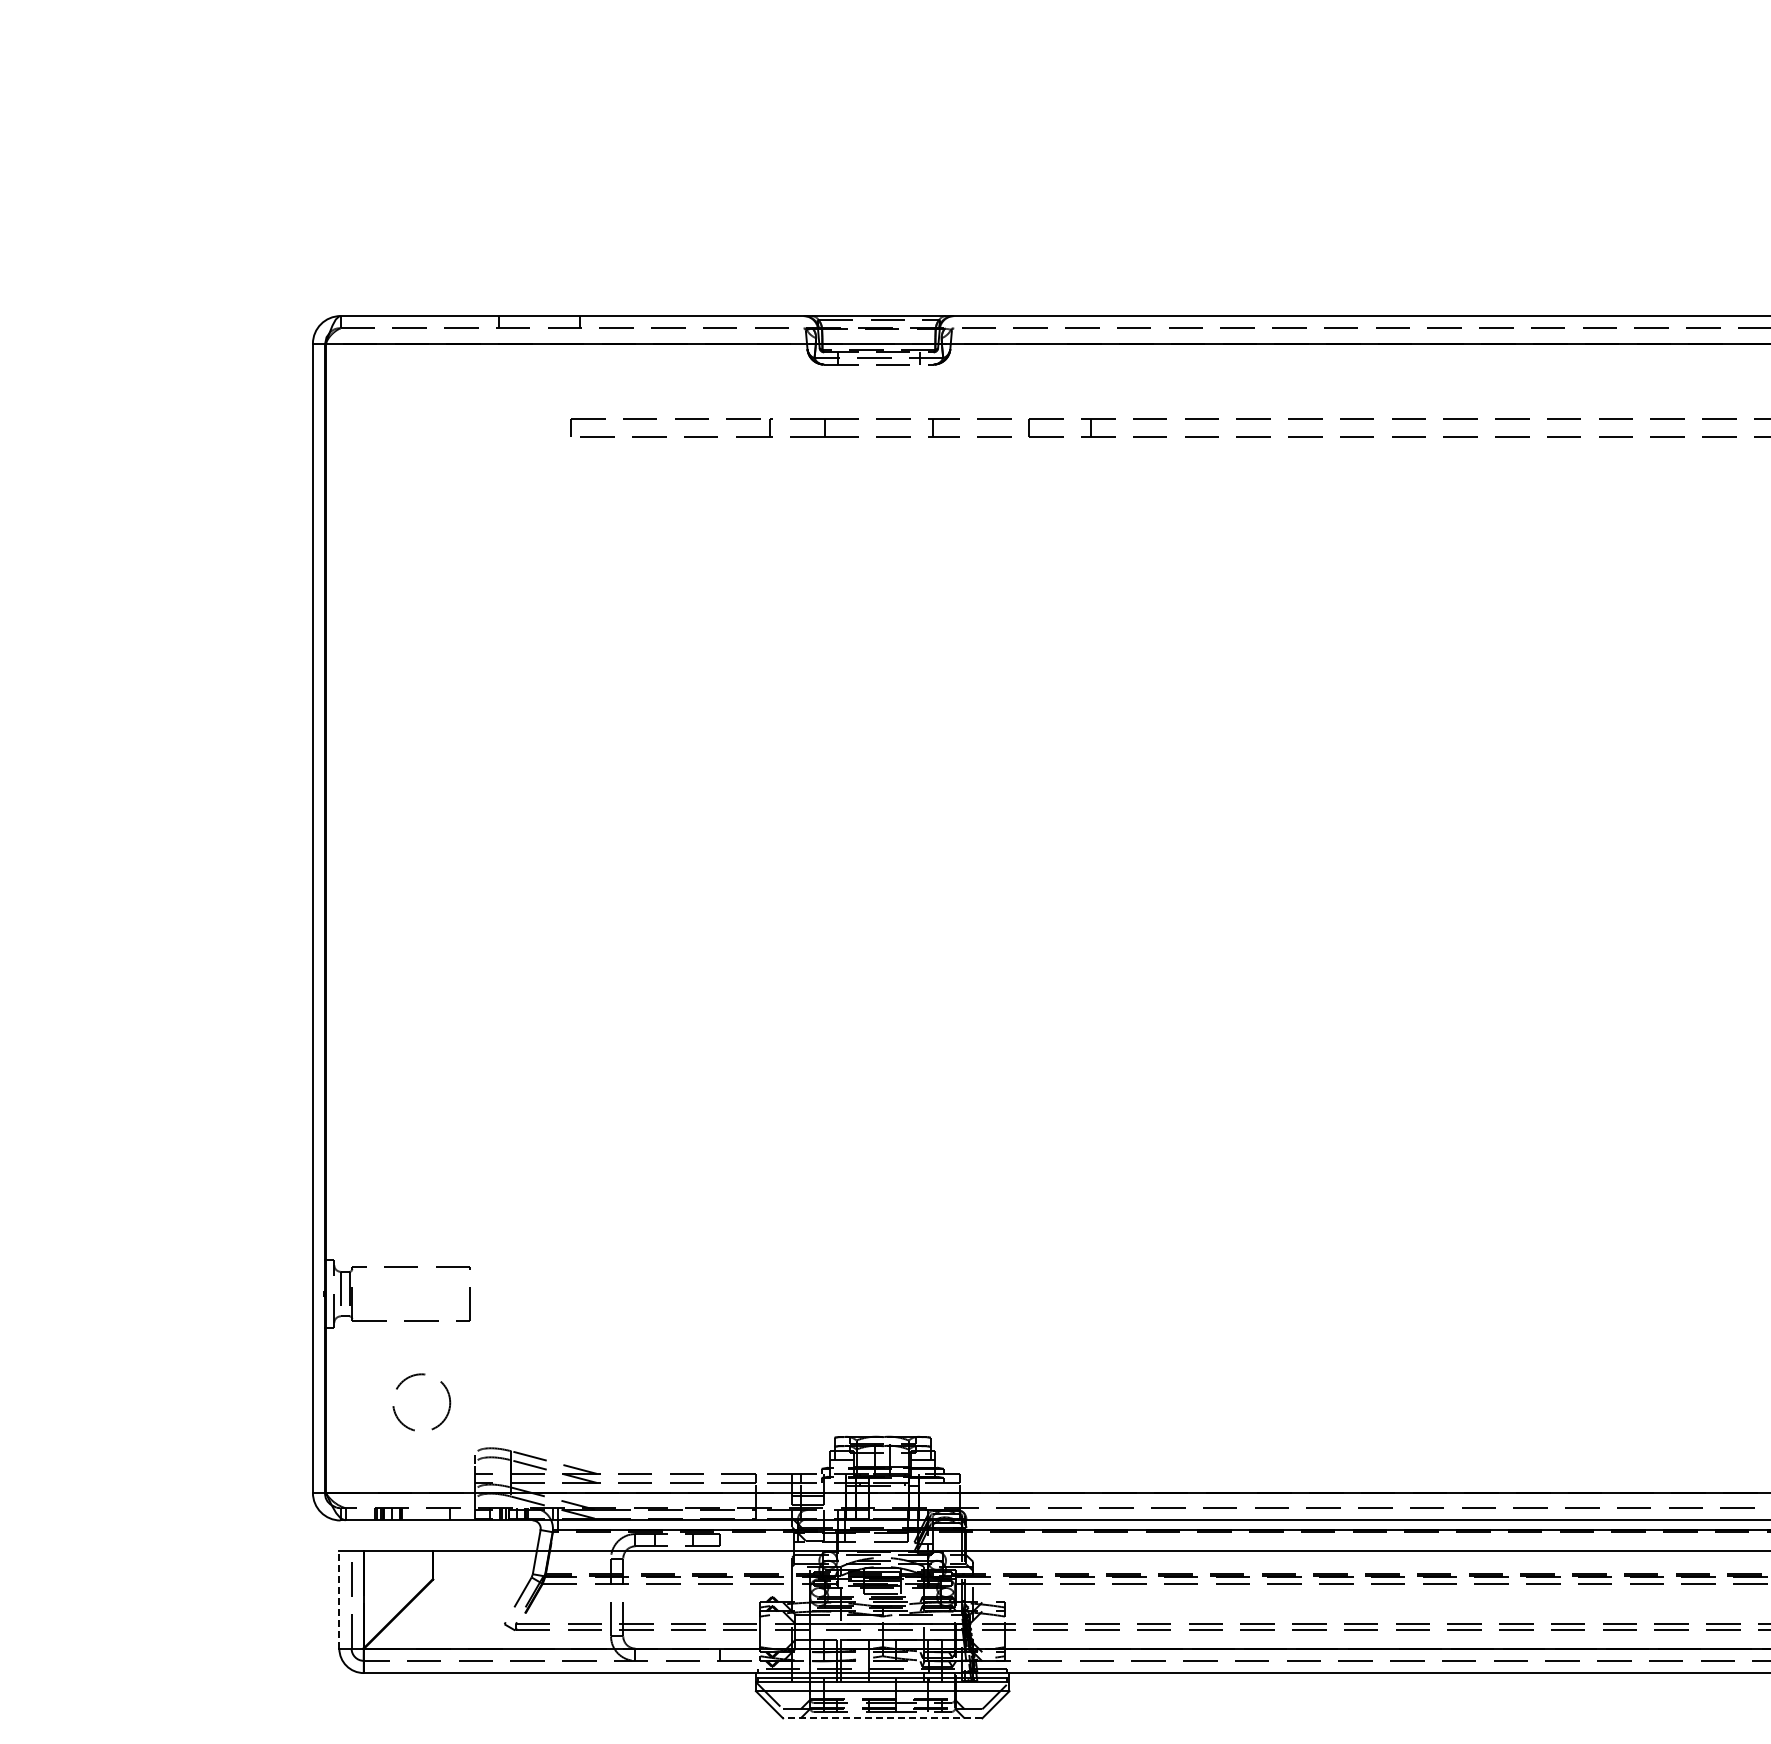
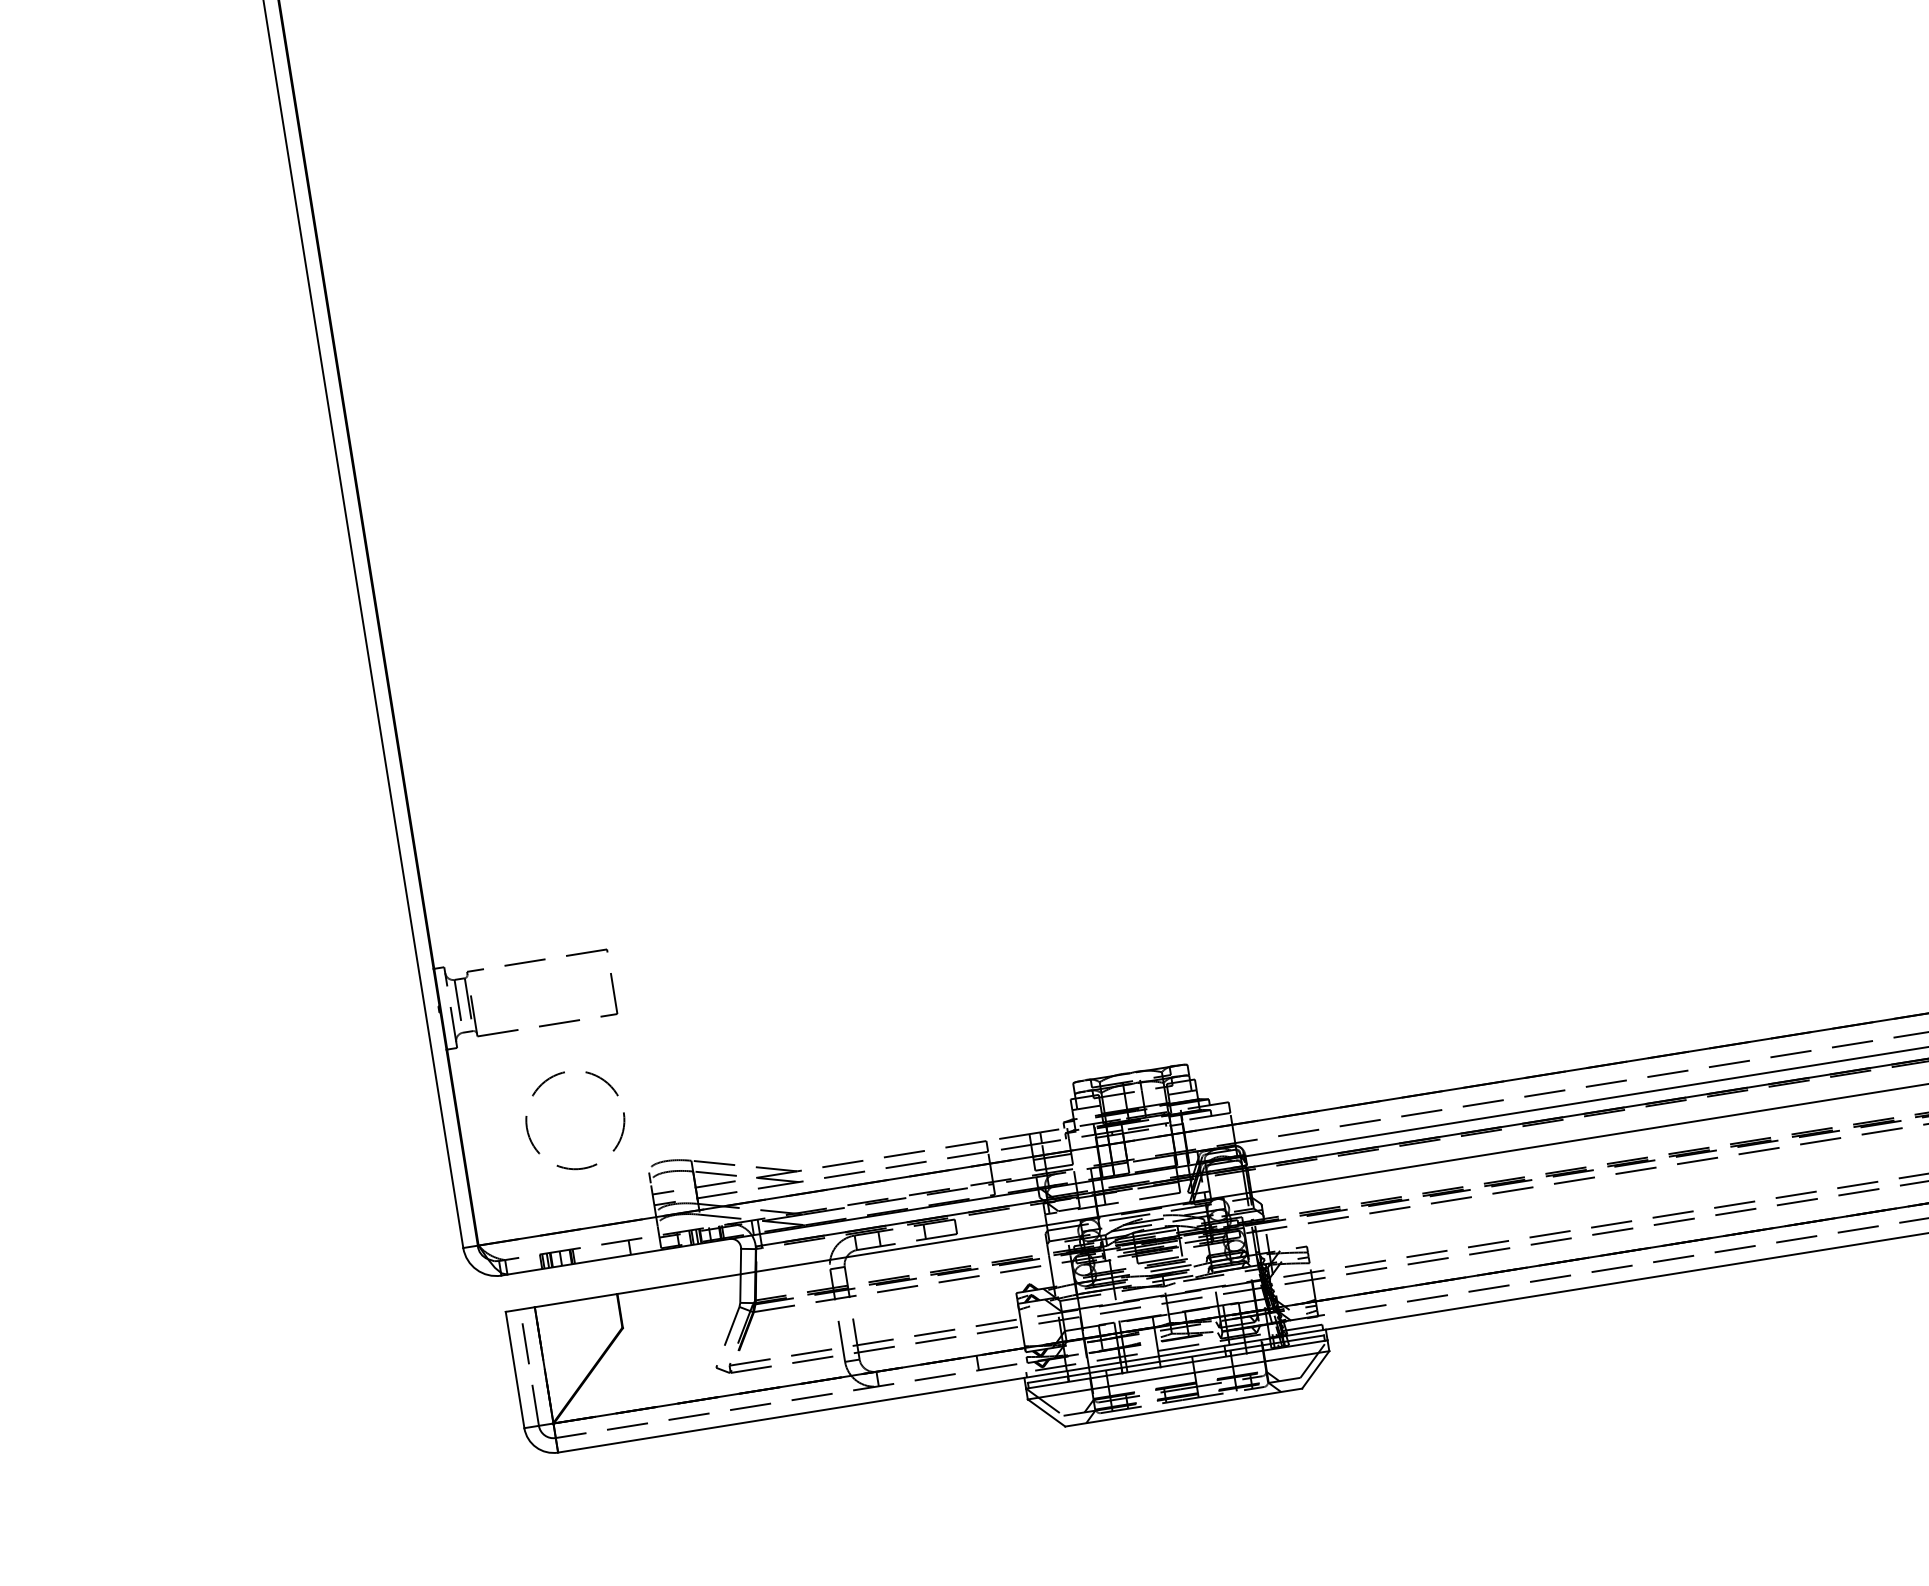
circle: (421, 1402) -> (575, 1119), size x1.43
line: (339, 1599) -> (515, 1369), dashed -> solid
line: (882, 1718) -> (1183, 1407), dashed -> solid

